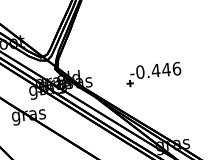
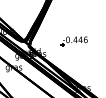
part: (151, 74) -> (73, 41), moved

